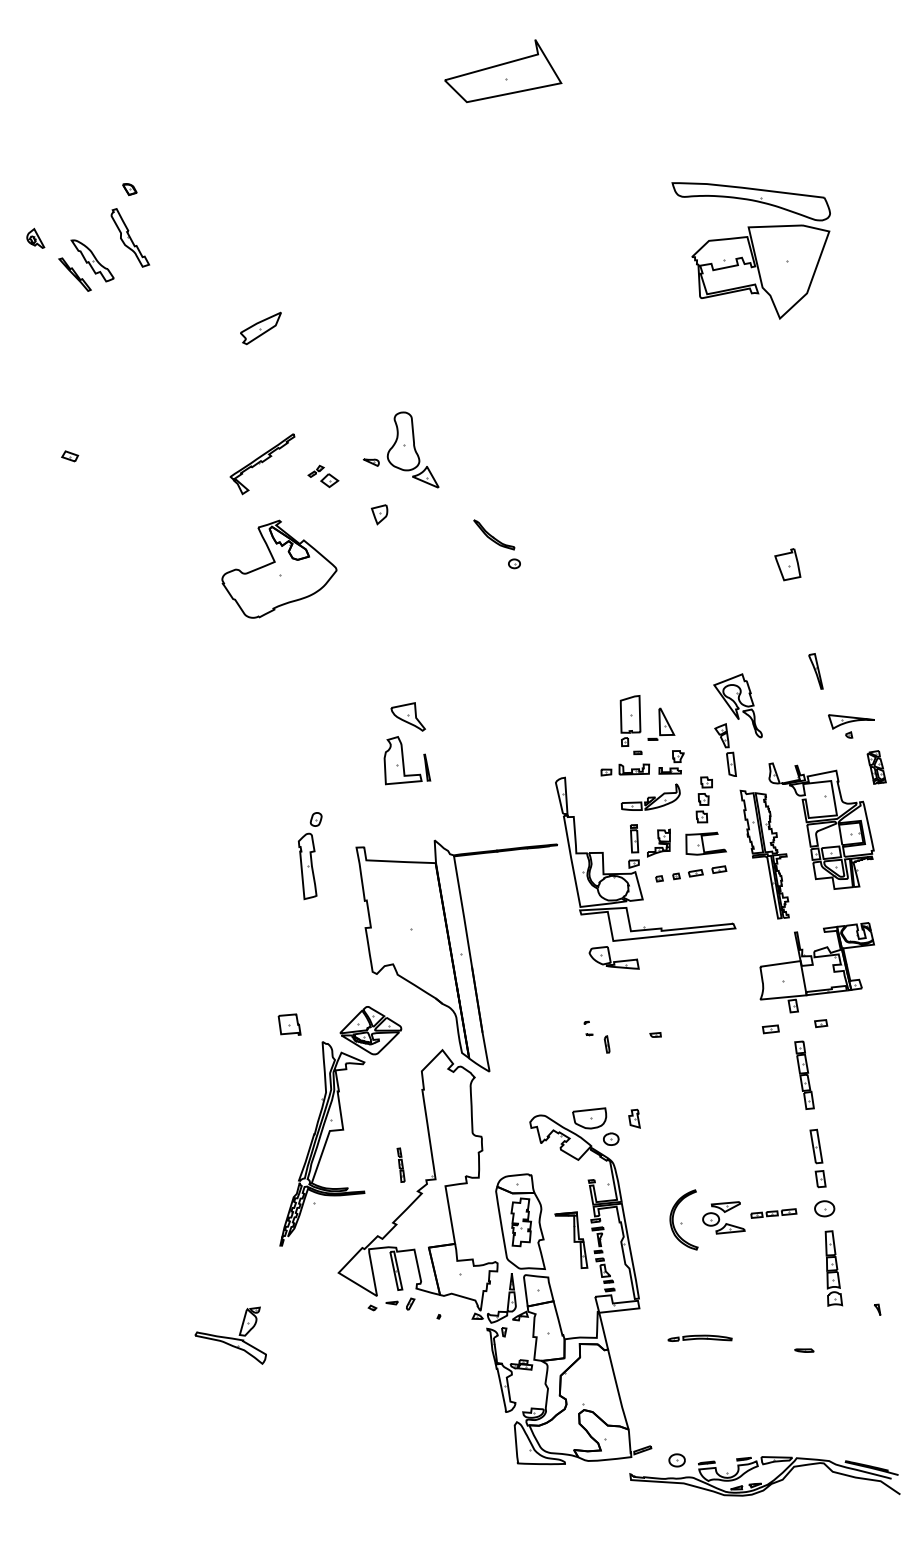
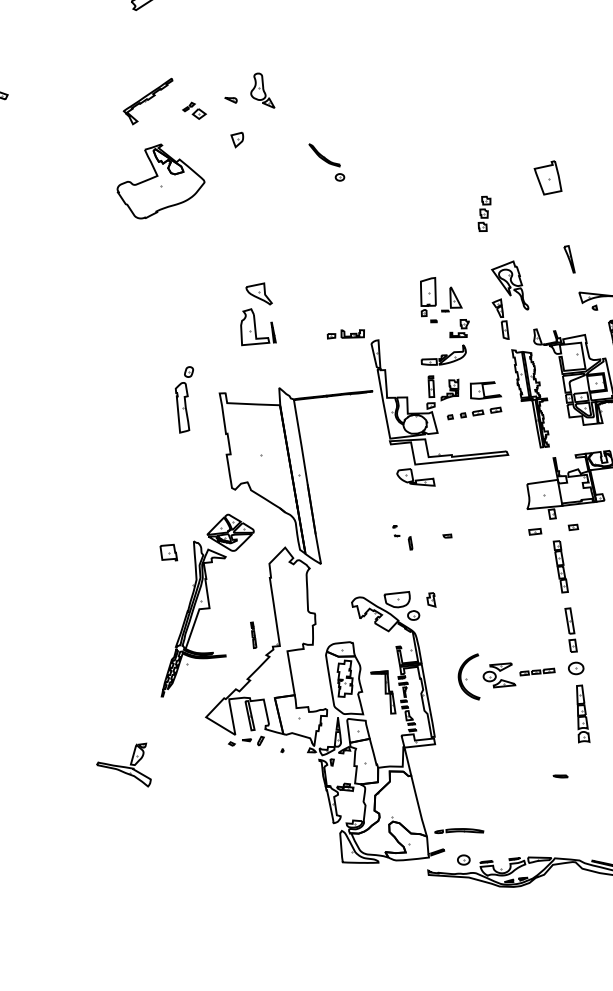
part: (412, 449) -> (262, 90), size x0.6
part: (787, 564) -> (547, 177), size x1.4
part: (625, 769) -> (346, 333), moved
part: (703, 799) -> (483, 213), moved
part: (289, 1024) -> (168, 552), moved
part: (699, 1337) -> (458, 830), moved

